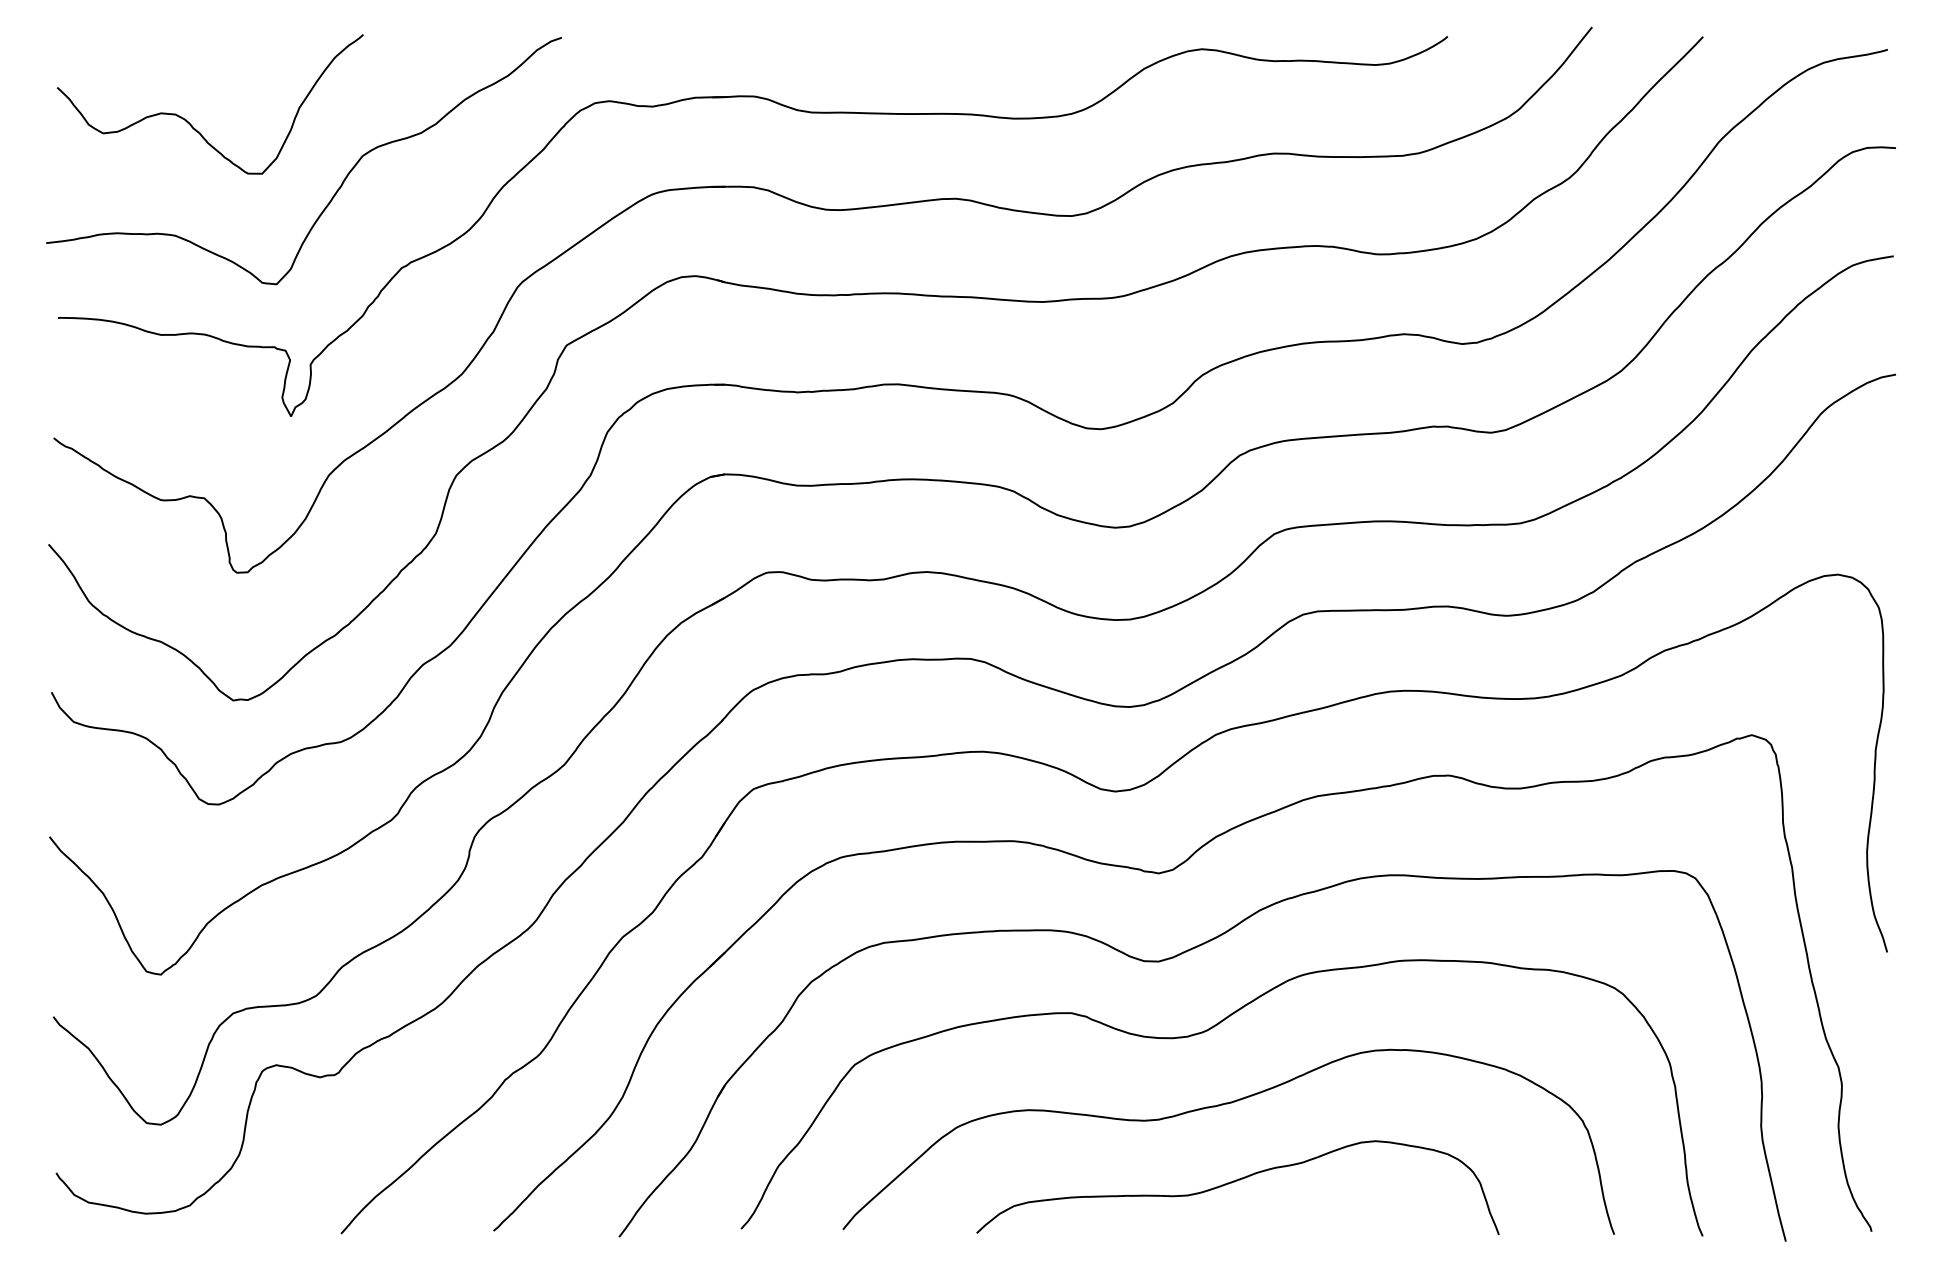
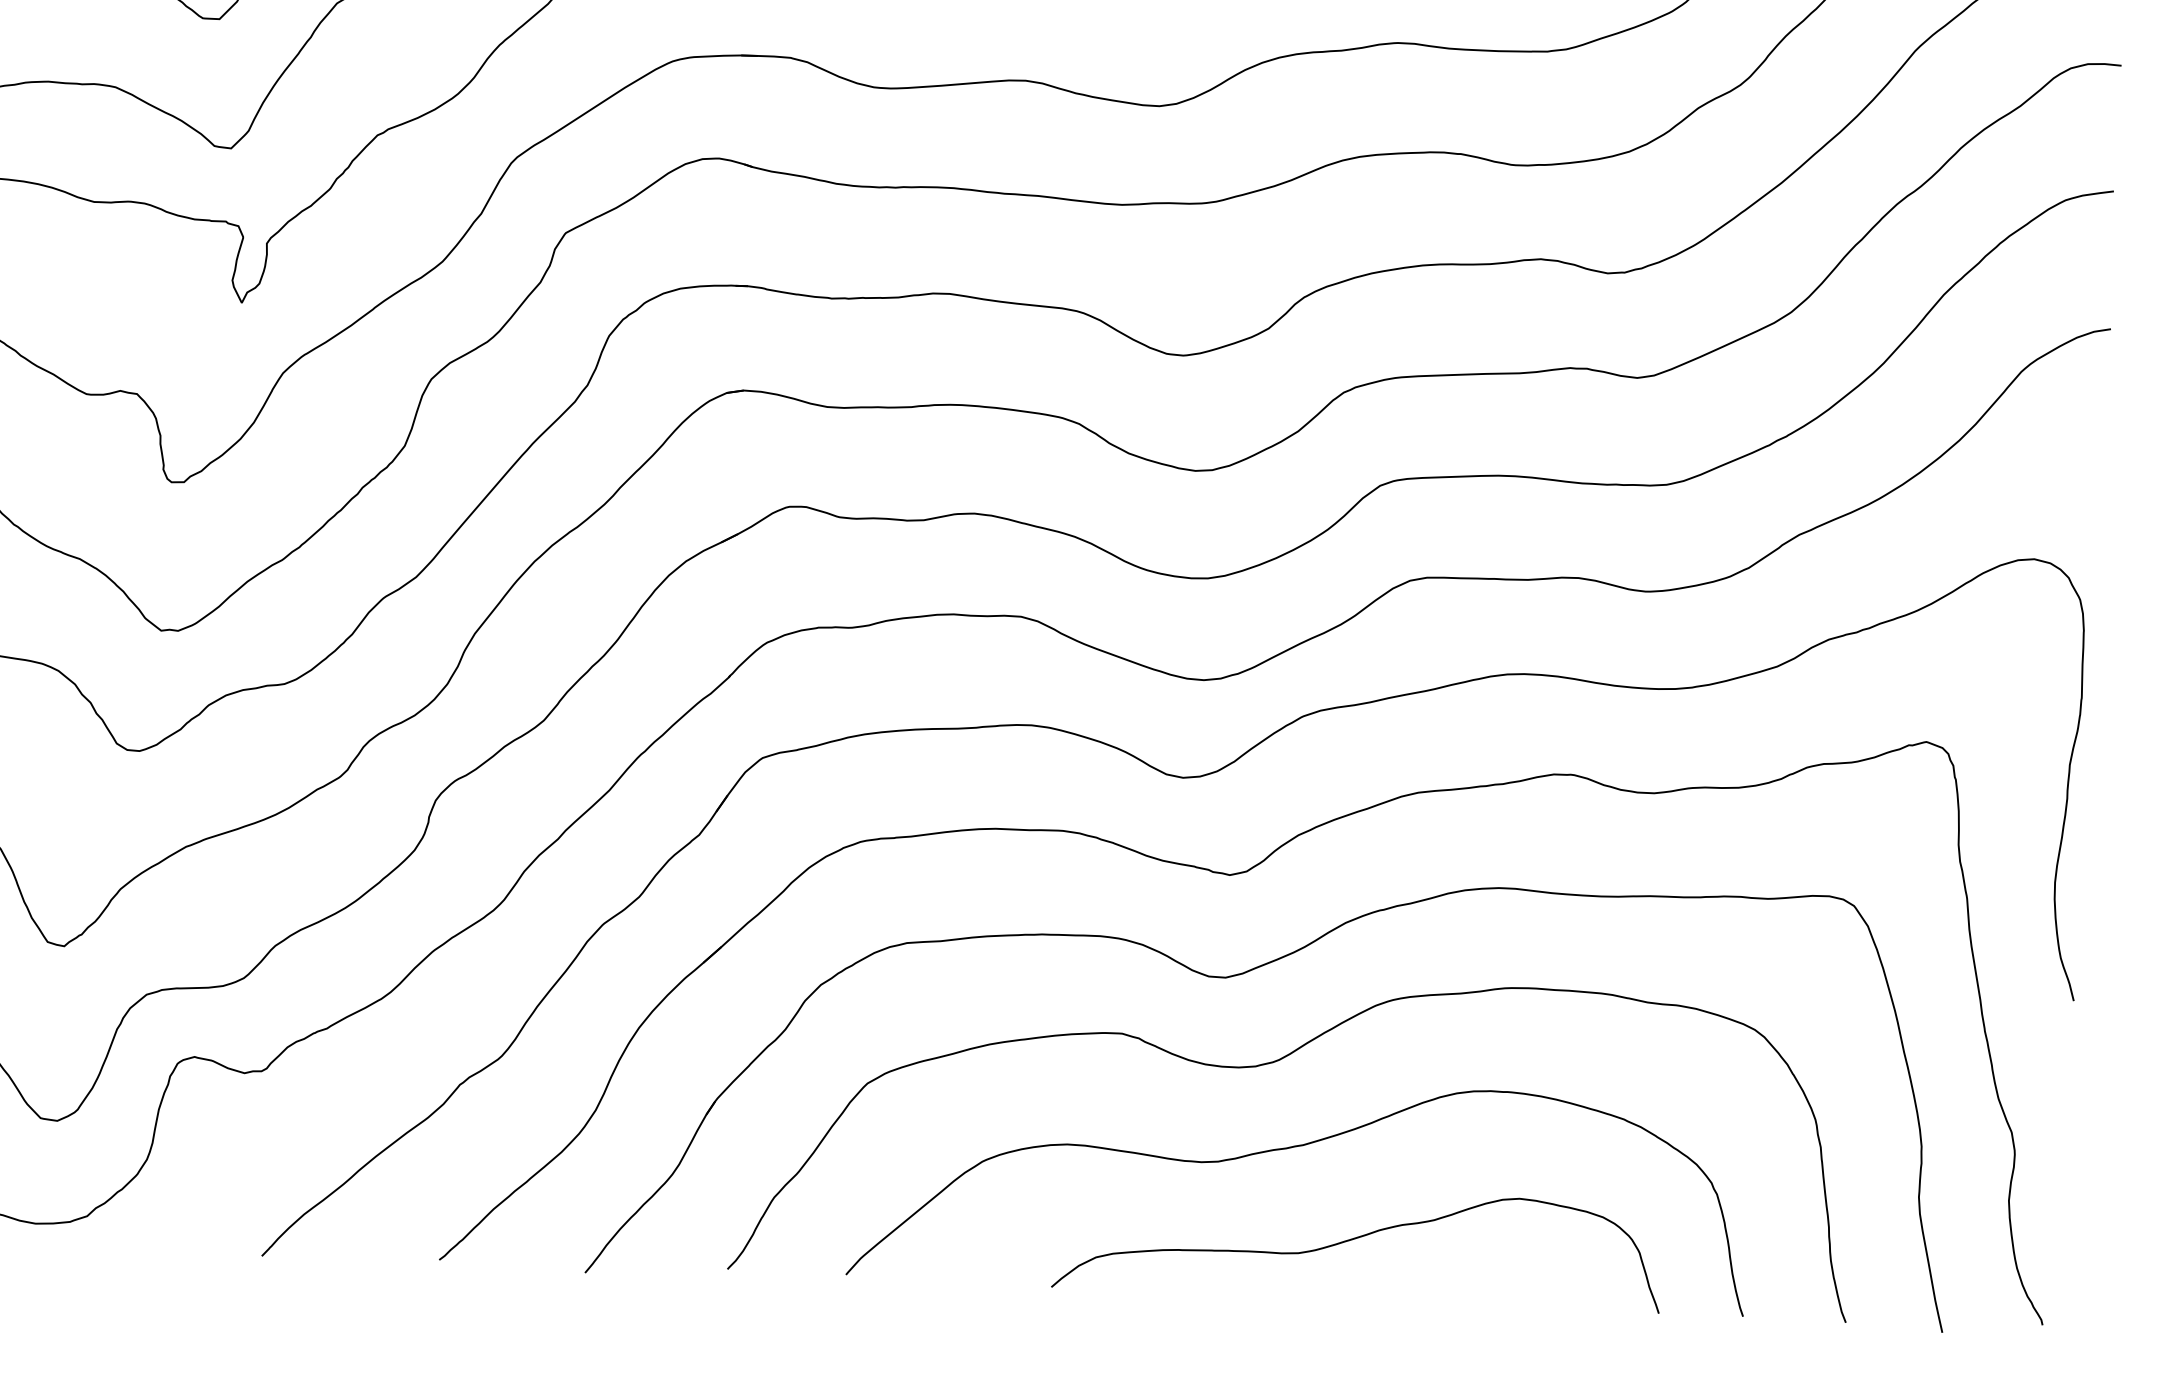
curve: (1234, 1182) -> (1353, 1240), moved

